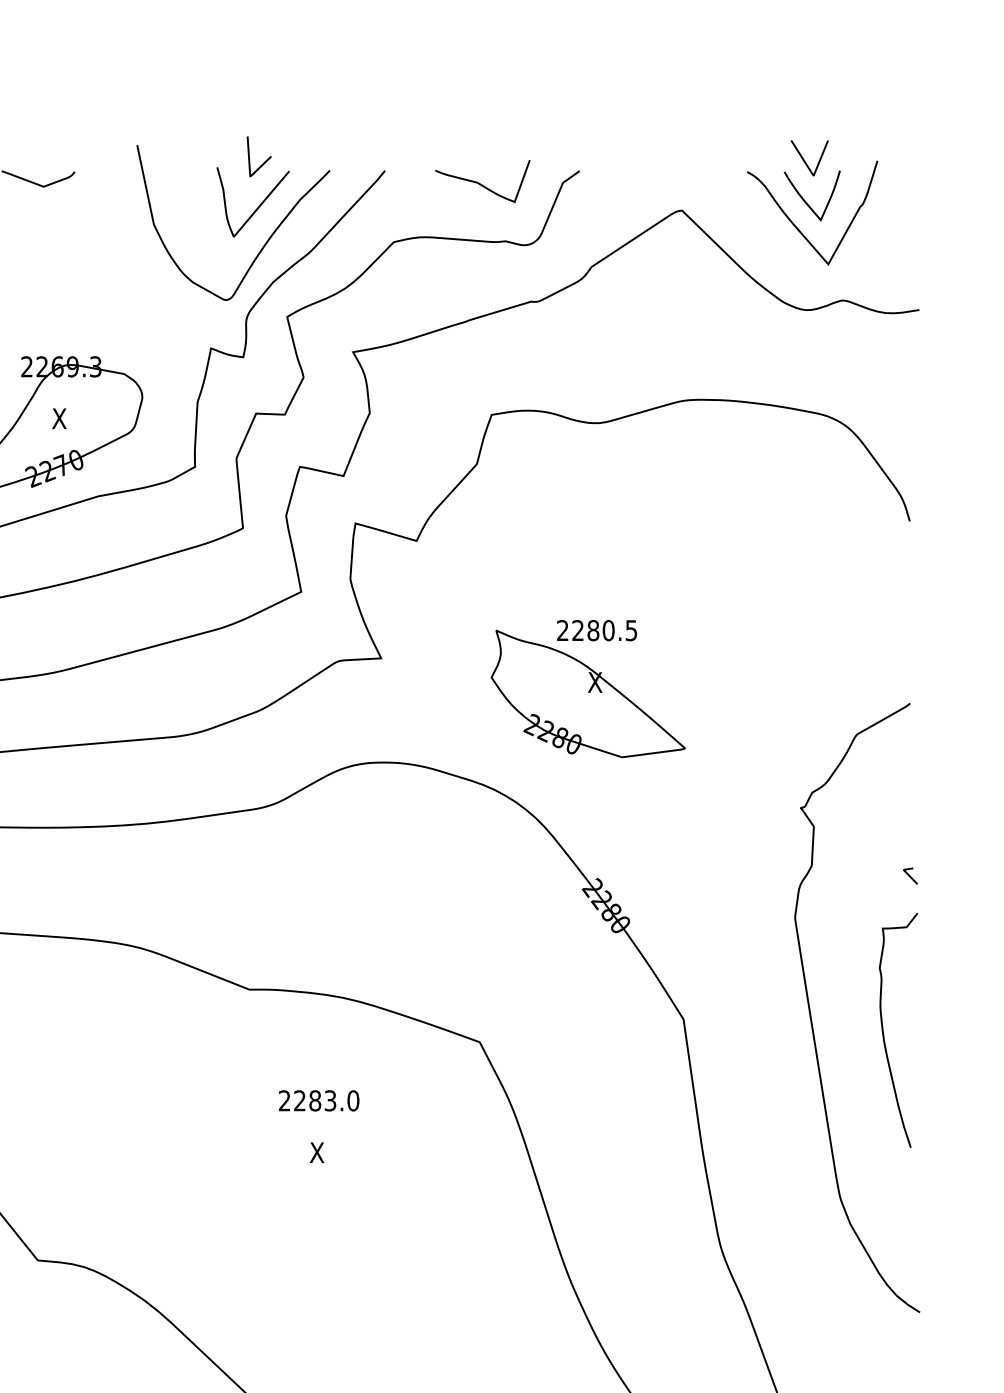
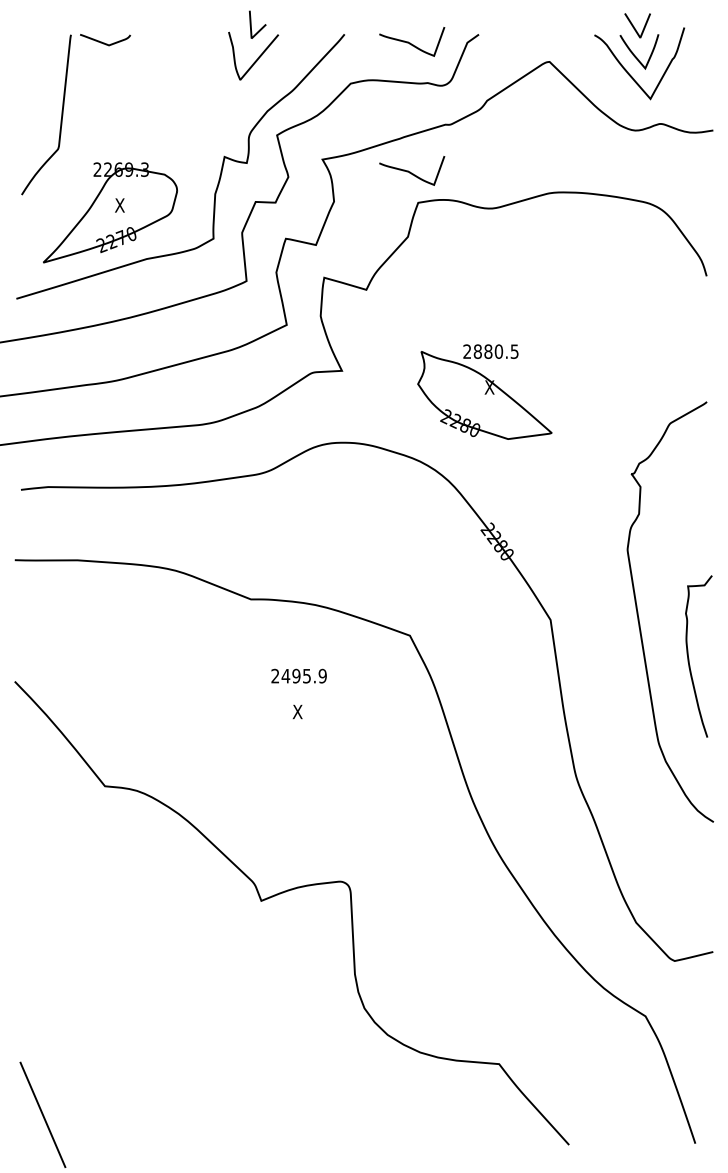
curve: (263, 244) -> (260, 85), removed
curve: (480, 369) -> (410, 171), added
text: (577, 630) -> (477, 351), 2280.5 -> 2880.5
line: (910, 875) -> (707, 520), removed
curve: (884, 1033) -> (689, 658), moved
text: (325, 1099) -> (303, 675), 2283.0 -> 2495.9

